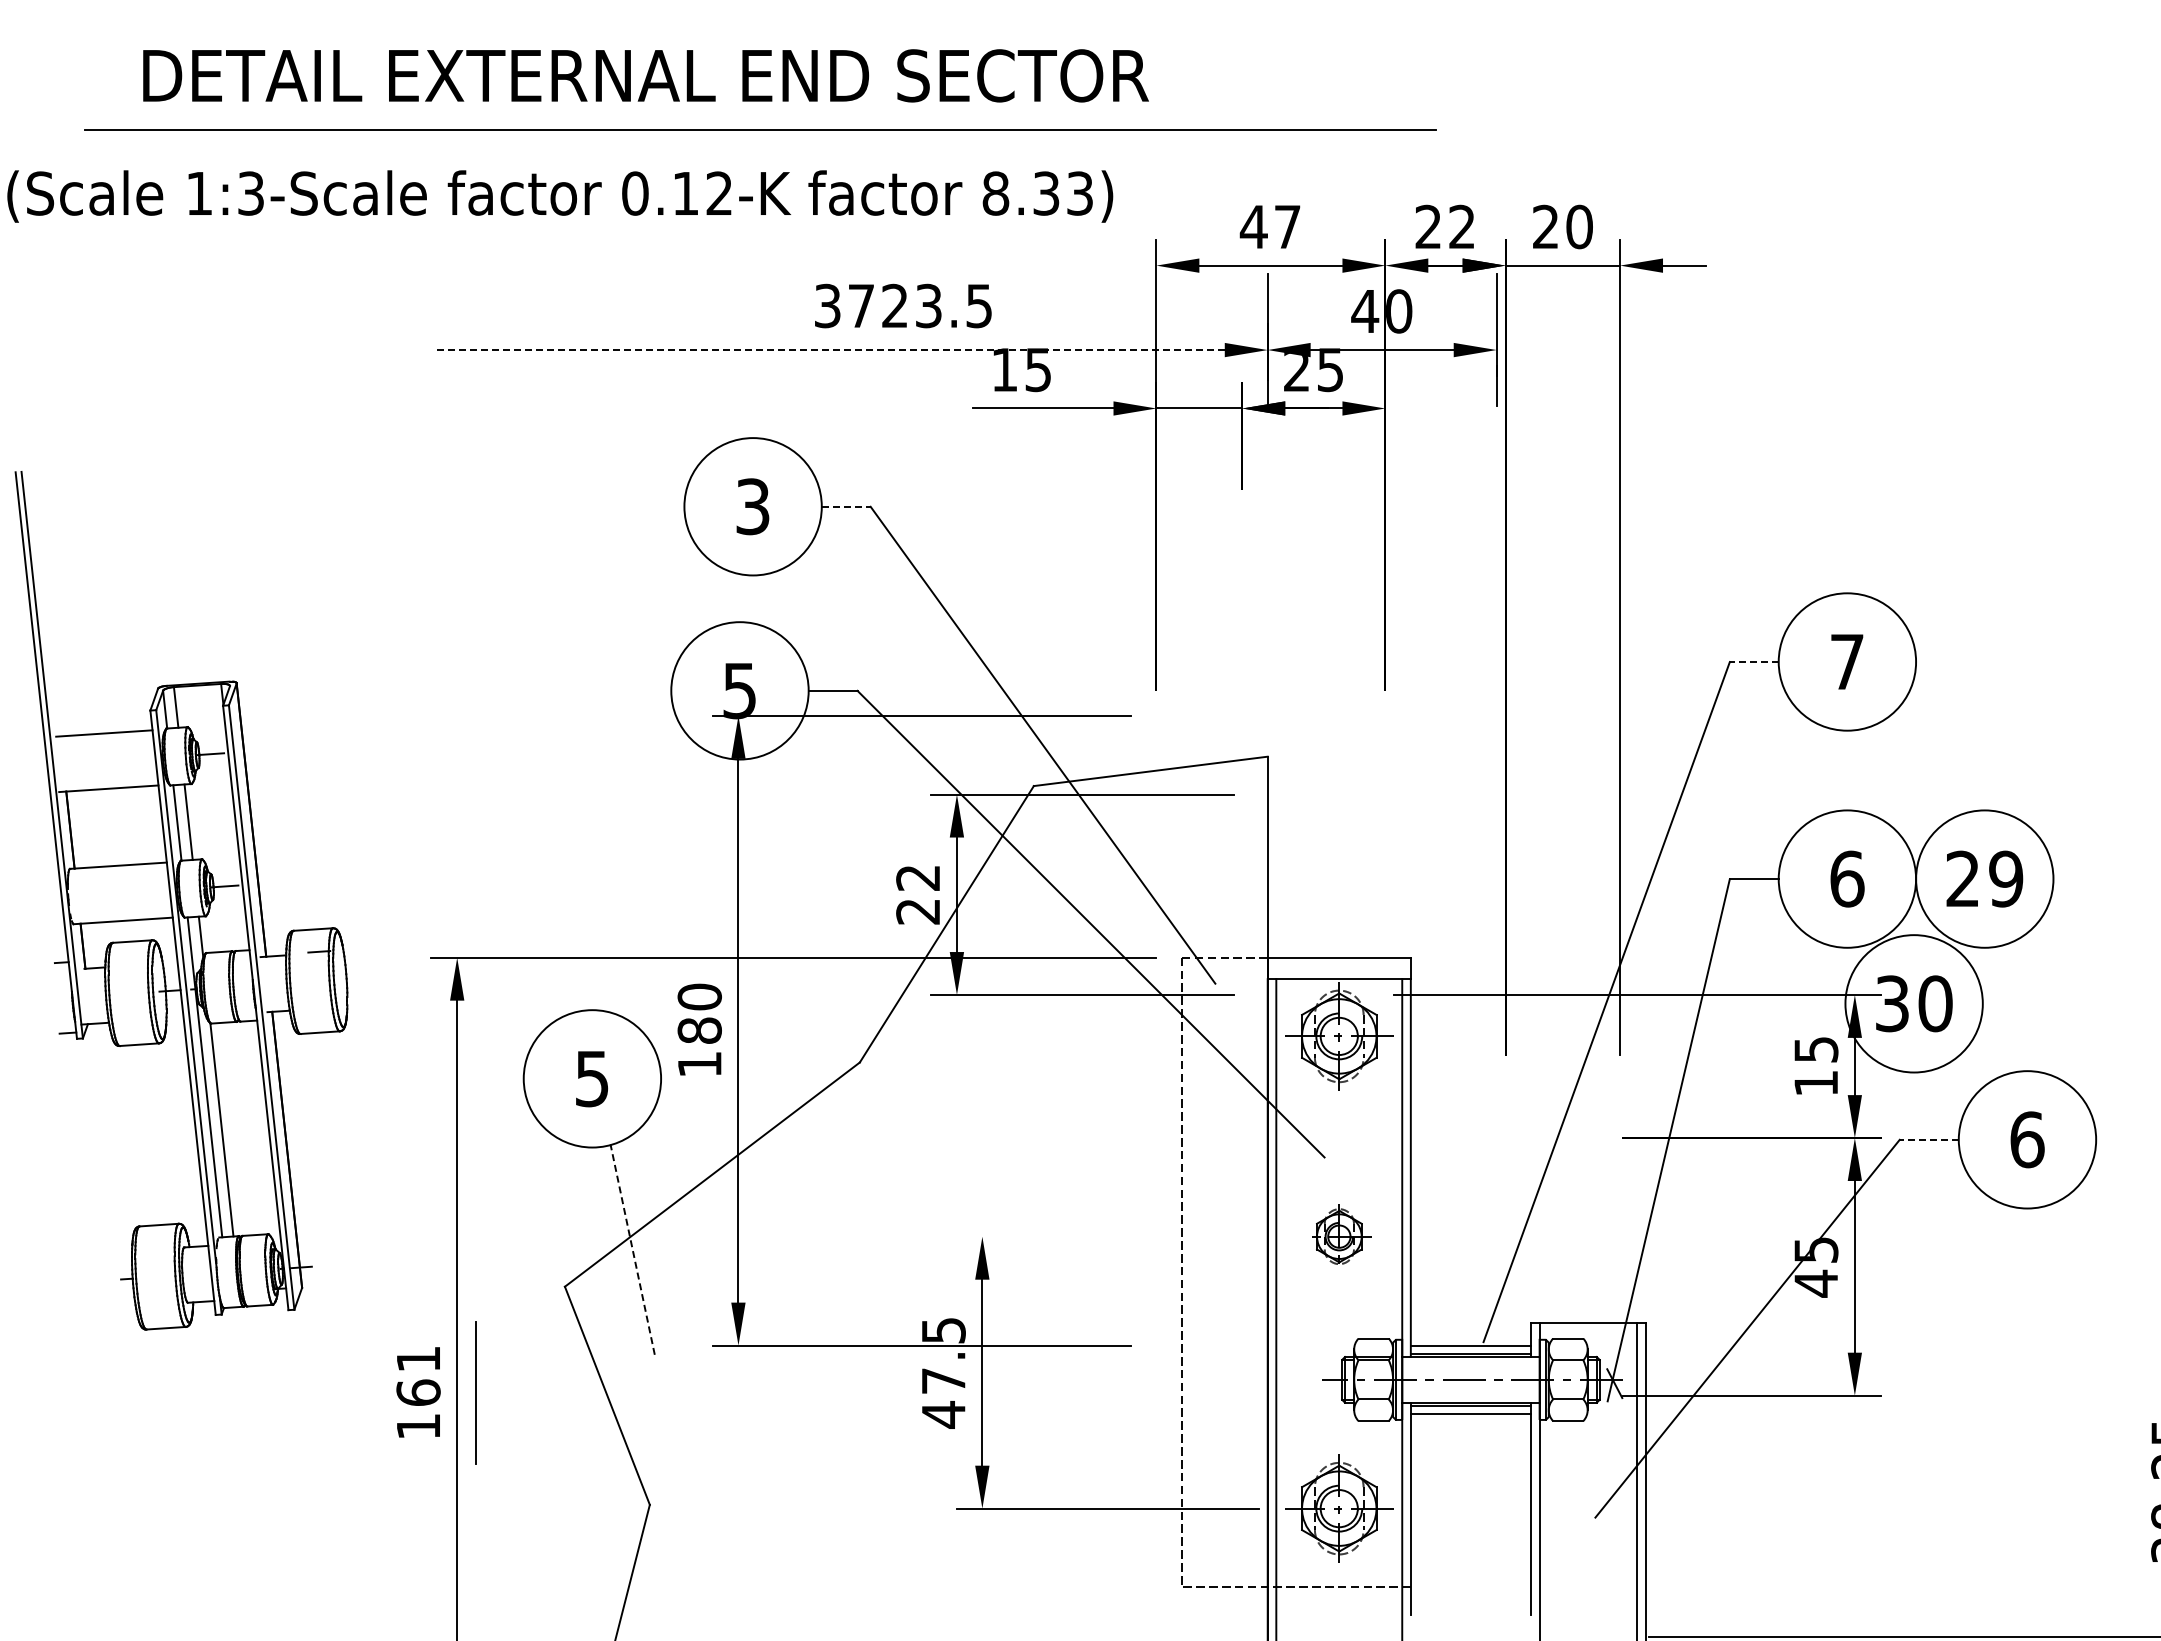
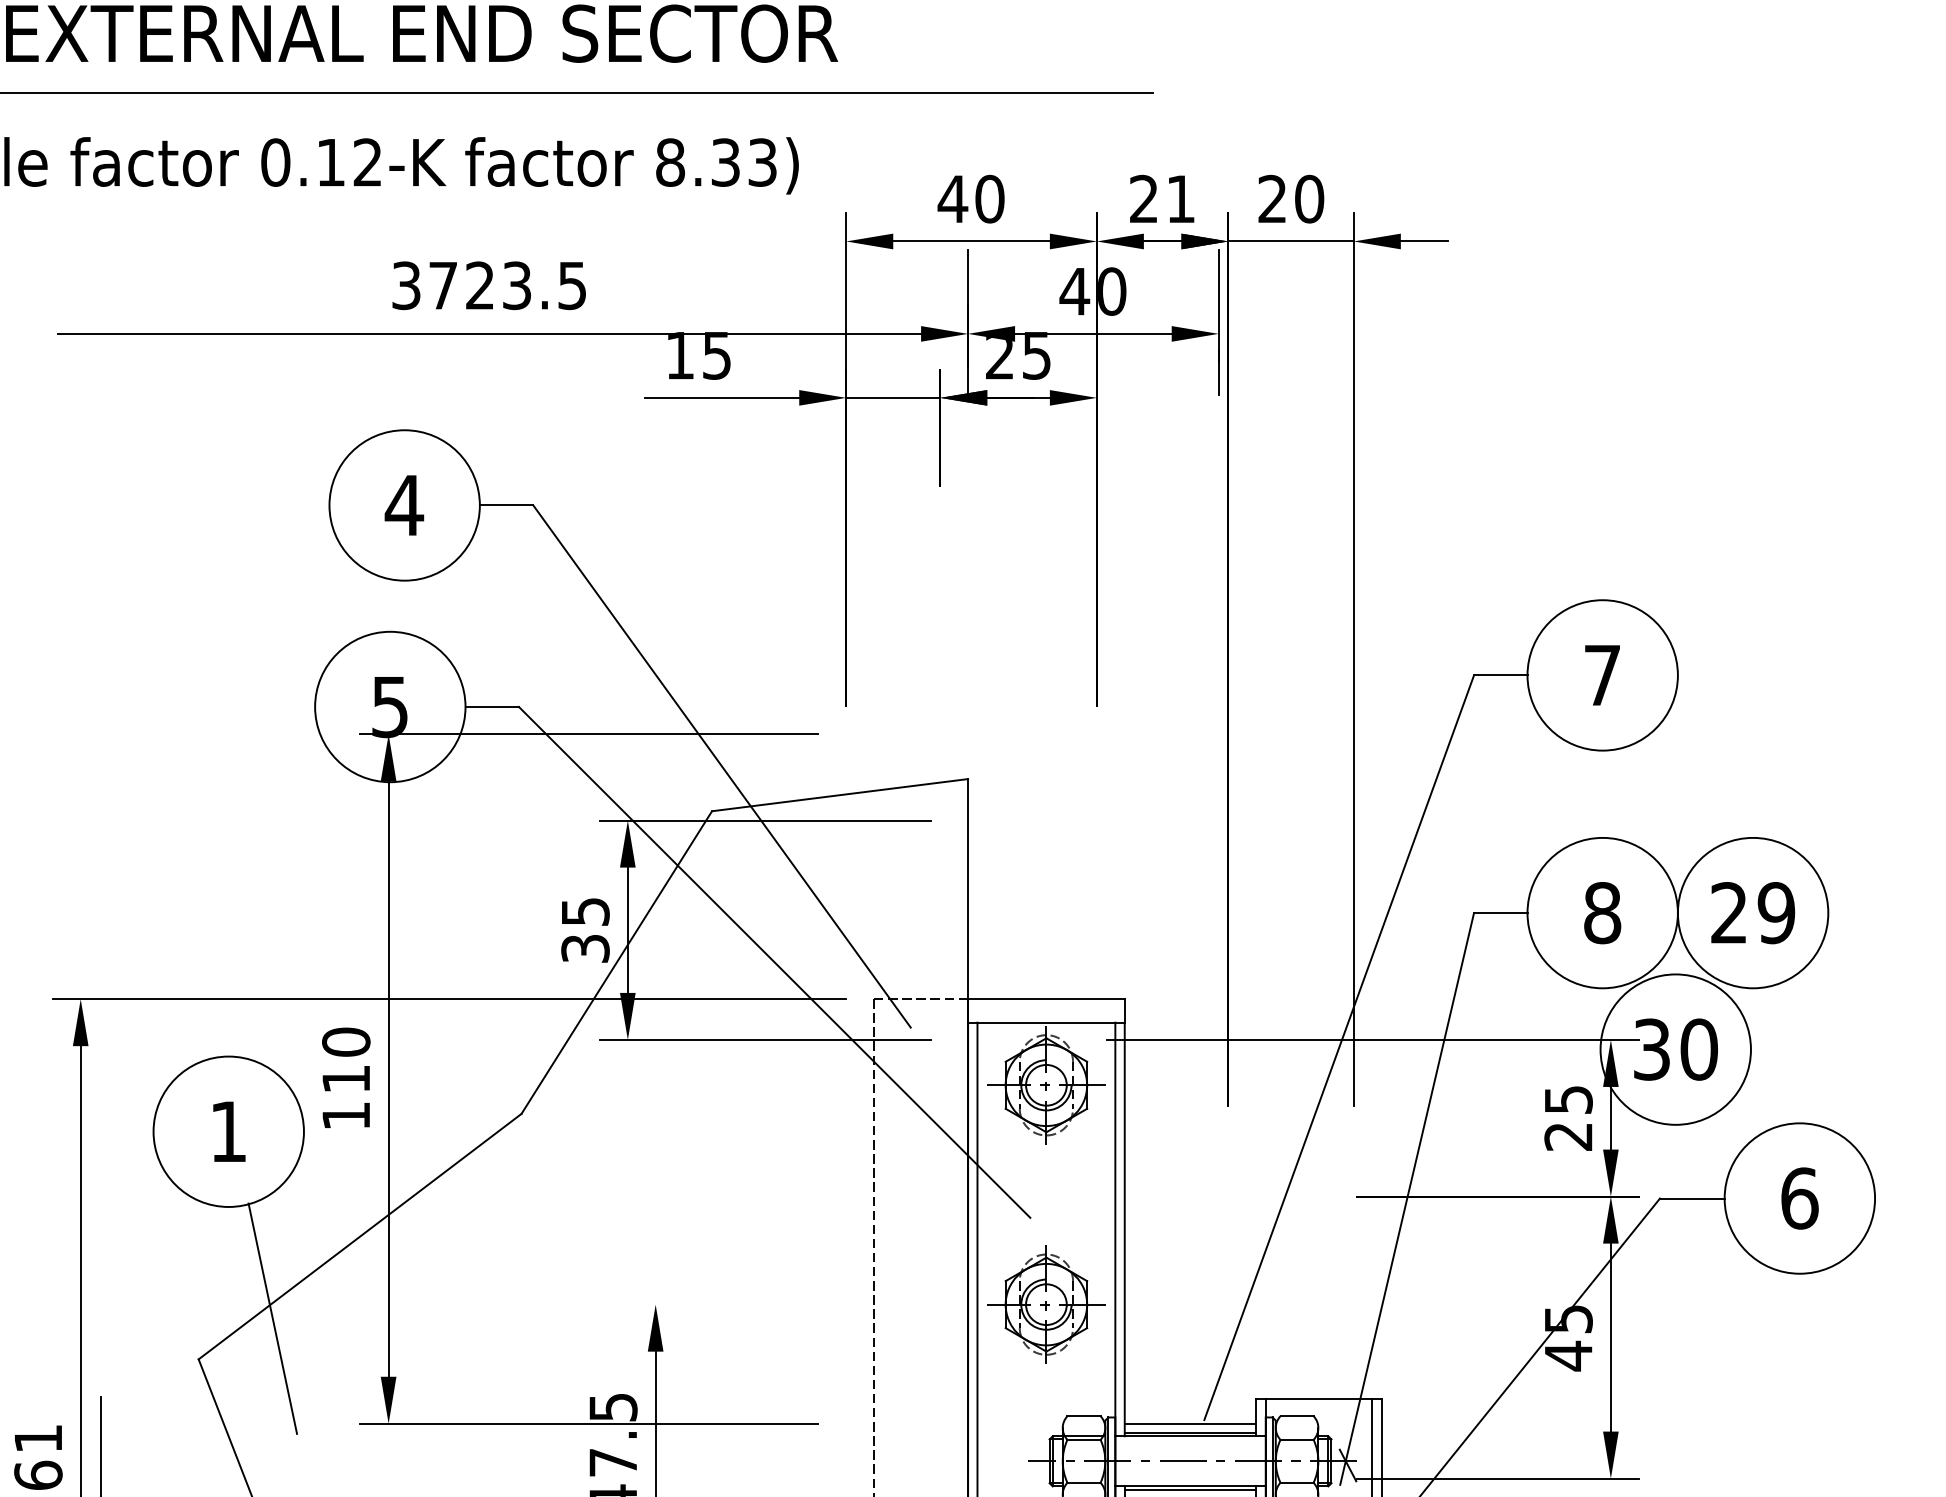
text: (1287, 226) -> (989, 198), 47 -> 40
text: (1461, 226) -> (1180, 198), 22 -> 21
text: (903, 305) -> (489, 285), moved
line: (830, 350) -> (489, 334), dashed -> solid
text: (752, 506) -> (404, 505), 3 -> 4
line: (846, 506) -> (506, 505), dashed -> solid
line: (1753, 662) -> (1499, 675), dashed -> solid
text: (1847, 878) -> (1602, 912), 6 -> 8
text: (918, 894) -> (585, 929), 22 -> 35
text: (699, 1030) -> (345, 1078), 180 -> 110
text: (592, 1079) -> (228, 1132), 5 -> 1
text: (1815, 1083) -> (1567, 1136), 15 -> 25
line: (1929, 1139) -> (1692, 1198), dashed -> solid
part: (1339, 1236) -> (1046, 1304), size x1.67
line: (632, 1249) -> (272, 1318), dashed -> solid

